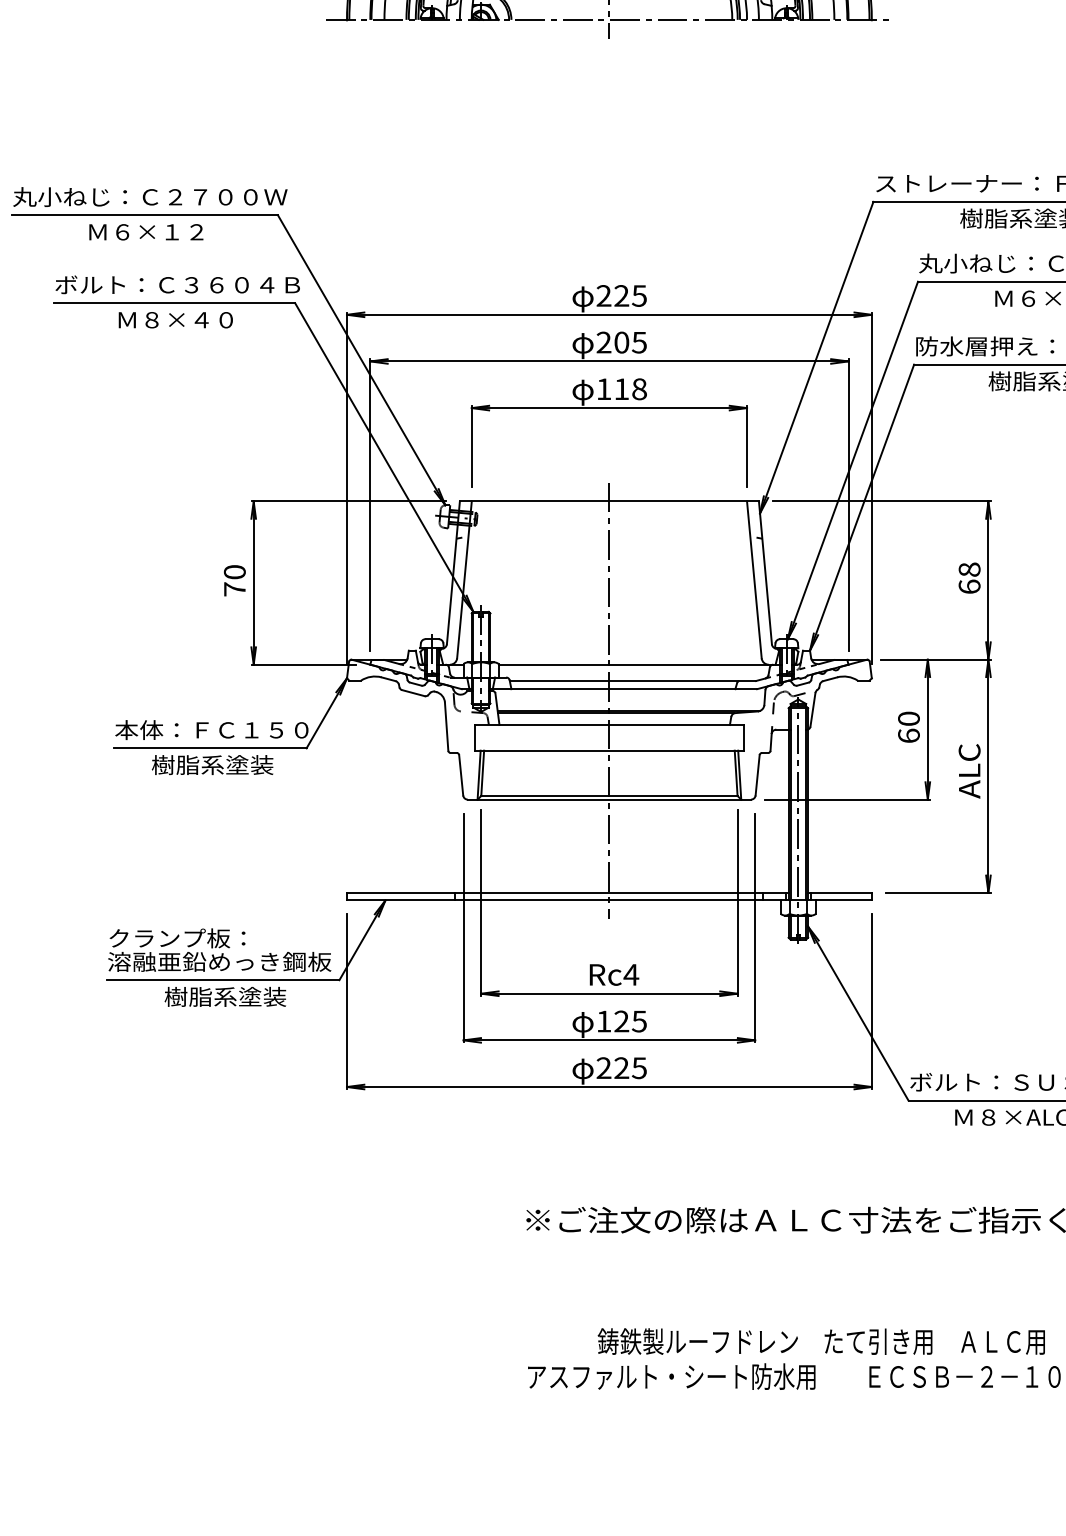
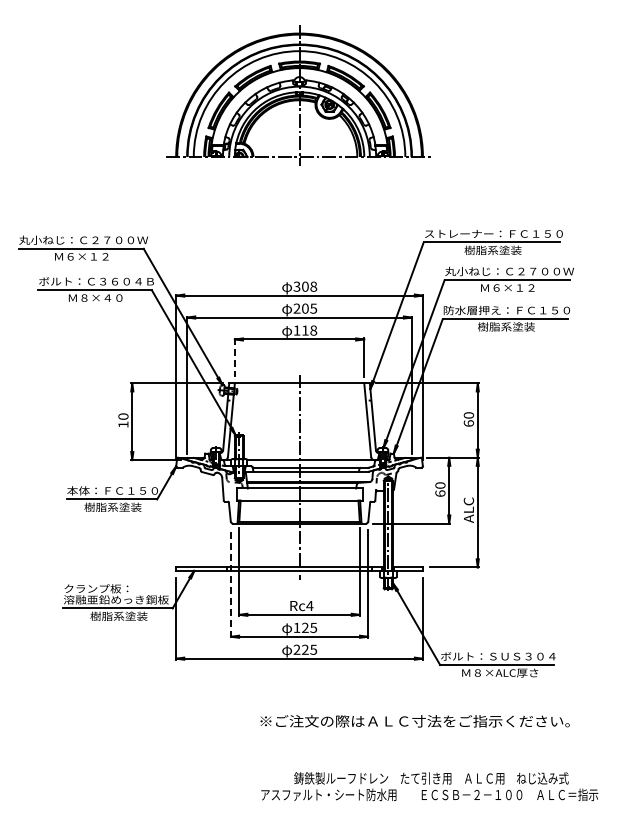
text: (622, 295) -> (305, 286), 225 -> 308
line: (471, 448) -> (234, 358), solid -> dashed
text: (968, 569) -> (468, 415), 68 -> 60
text: (234, 588) -> (123, 424), 70 -> 10
line: (464, 927) -> (231, 583), solid -> dashed

